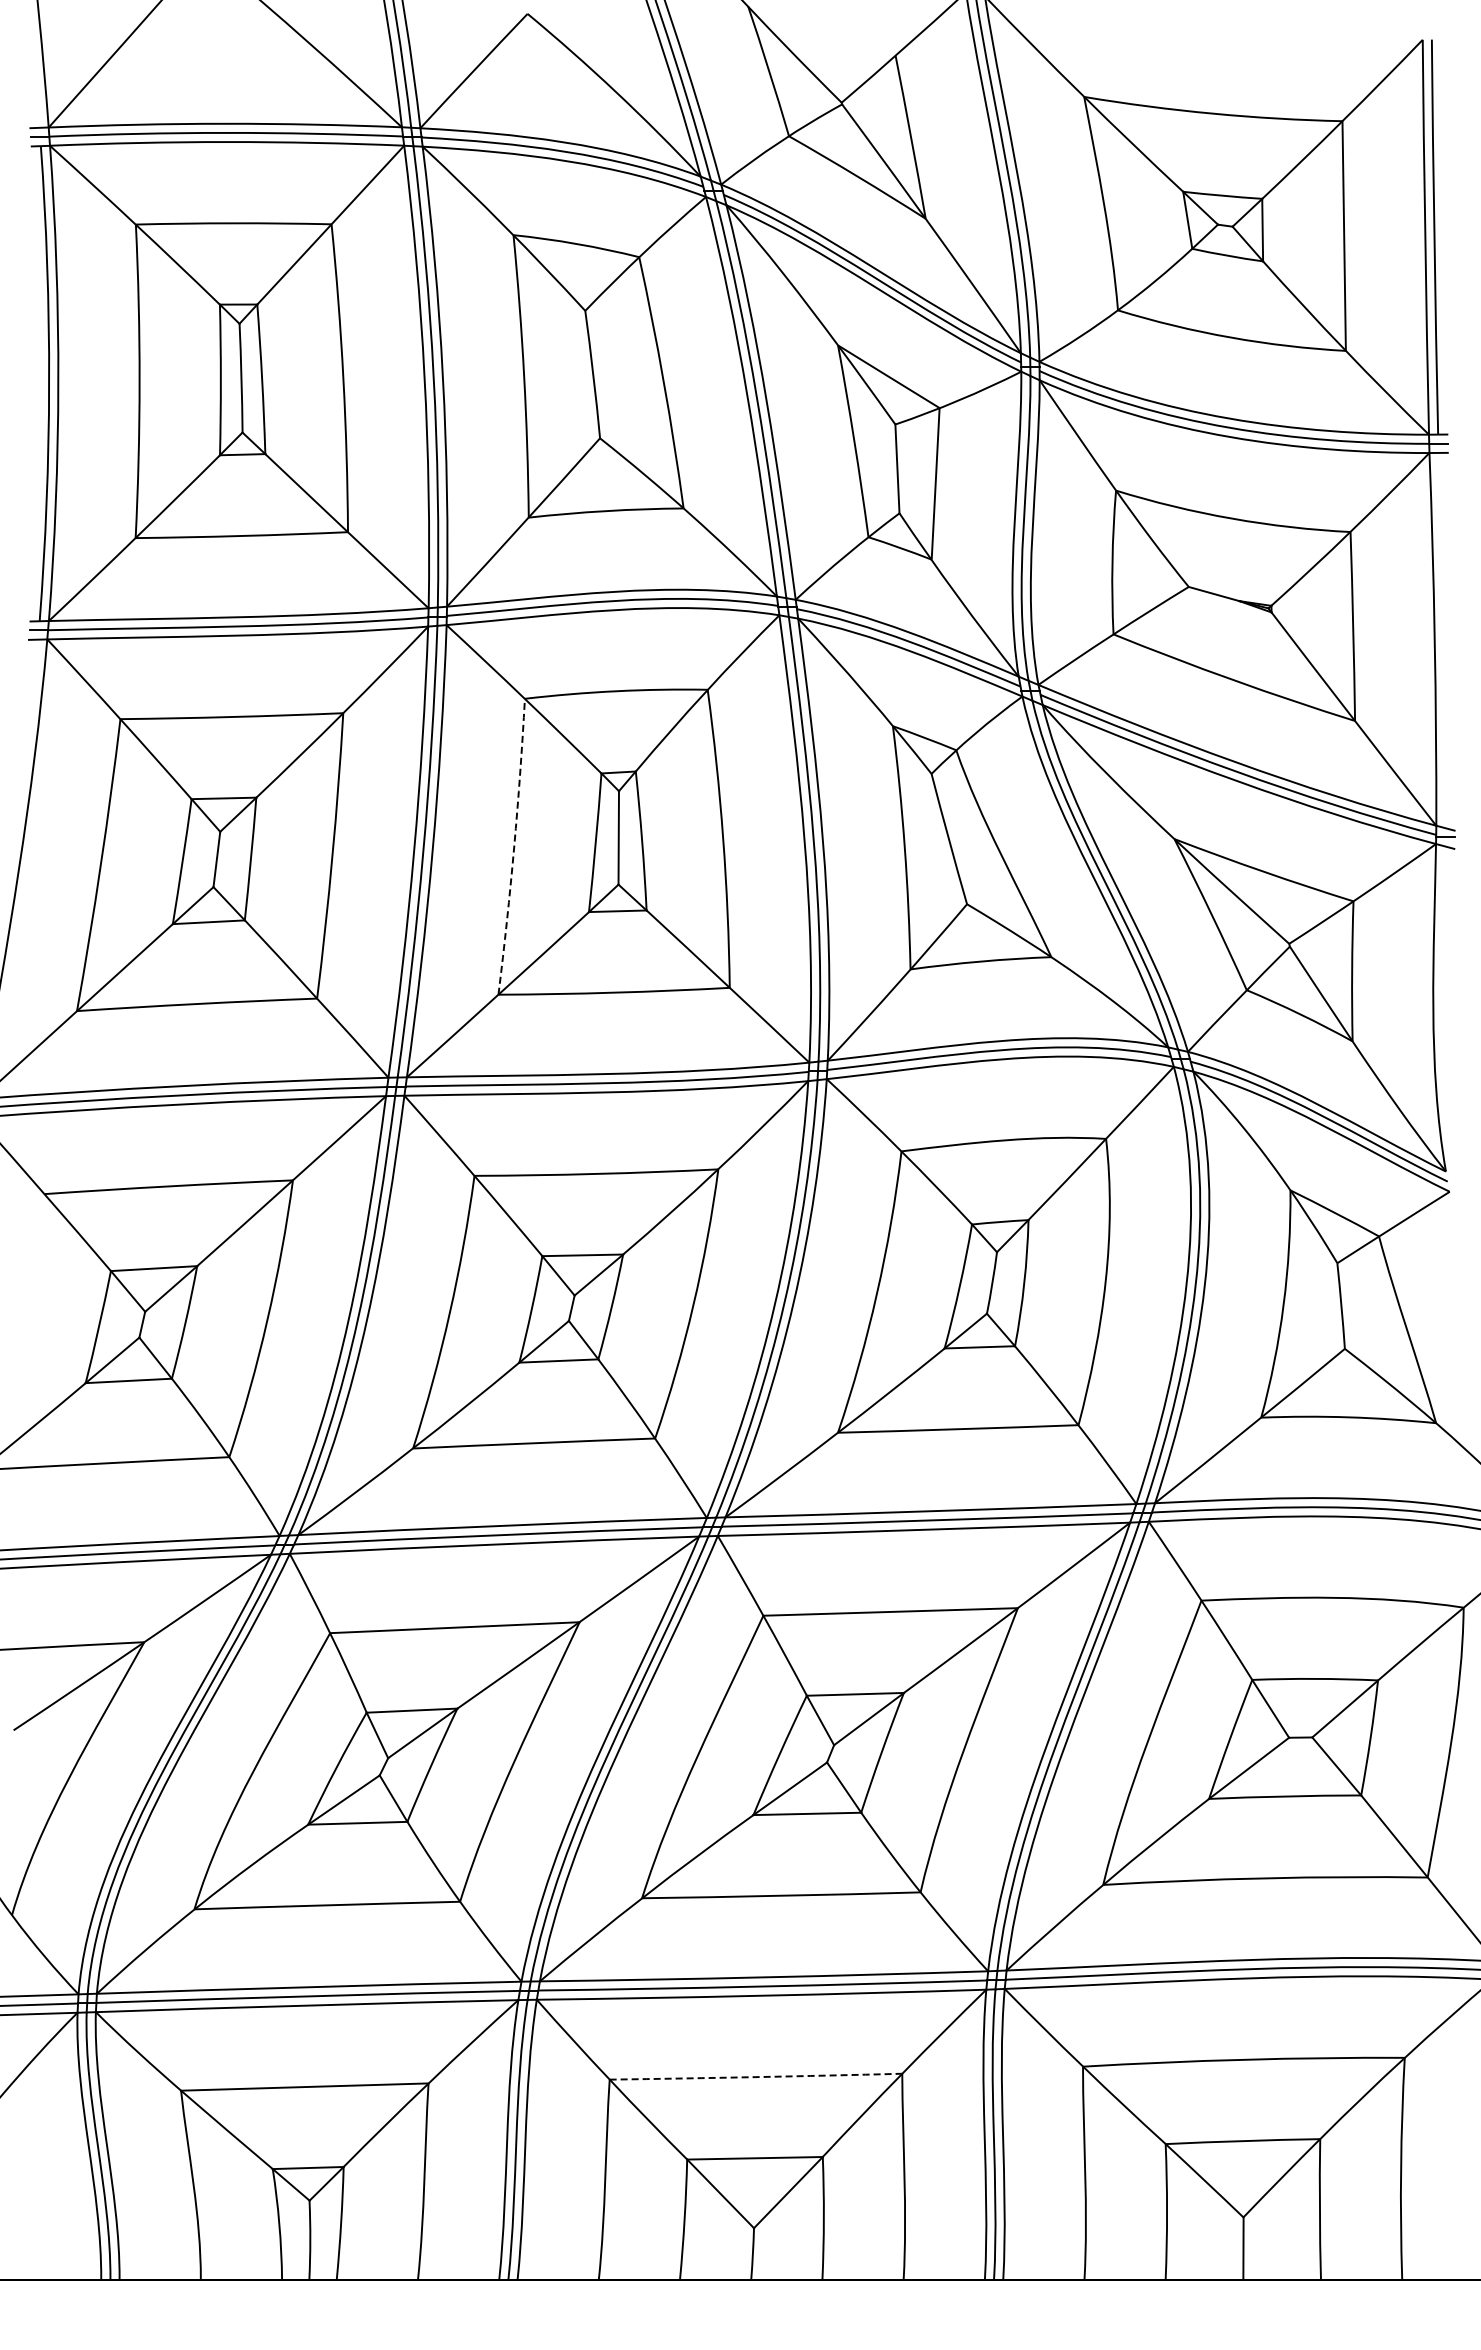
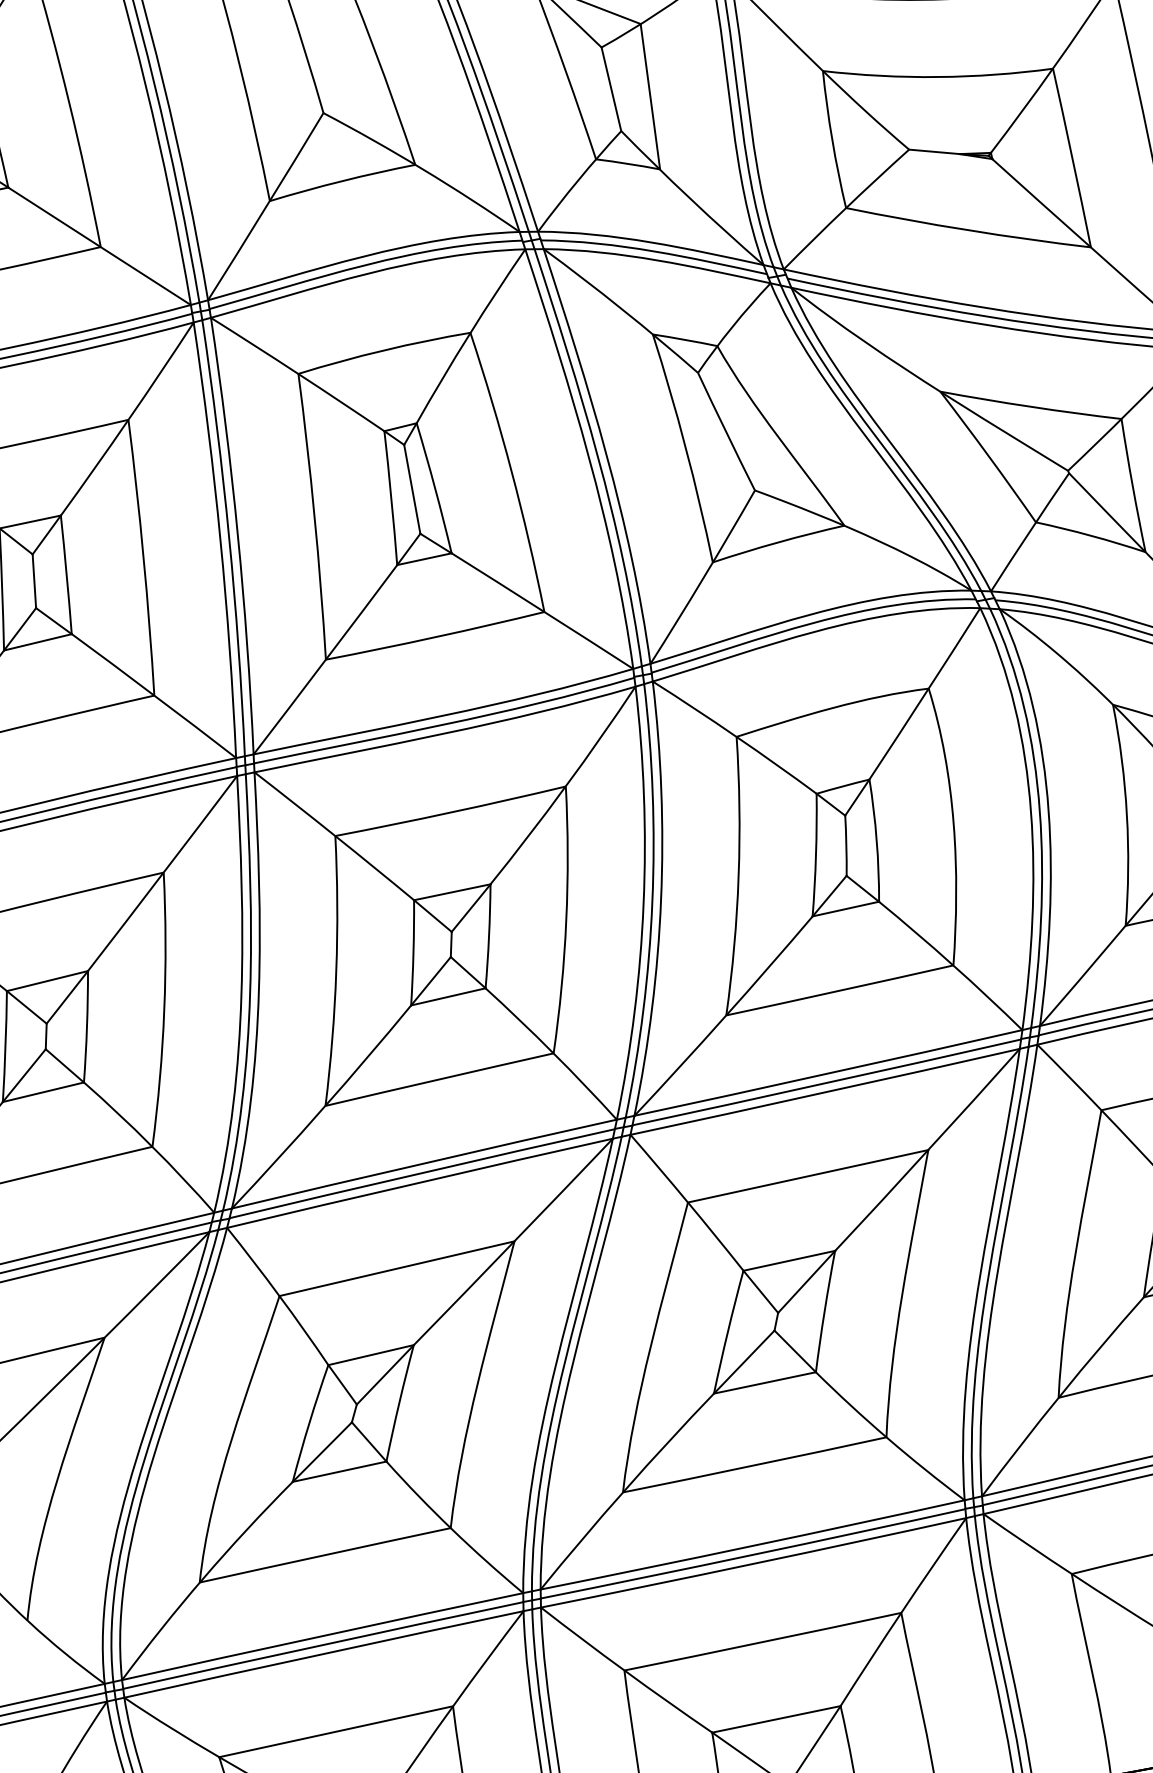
arc: (514, 847) -> (314, 516), dashed -> solid
arc: (755, 2077) -> (762, 1642), dashed -> solid

